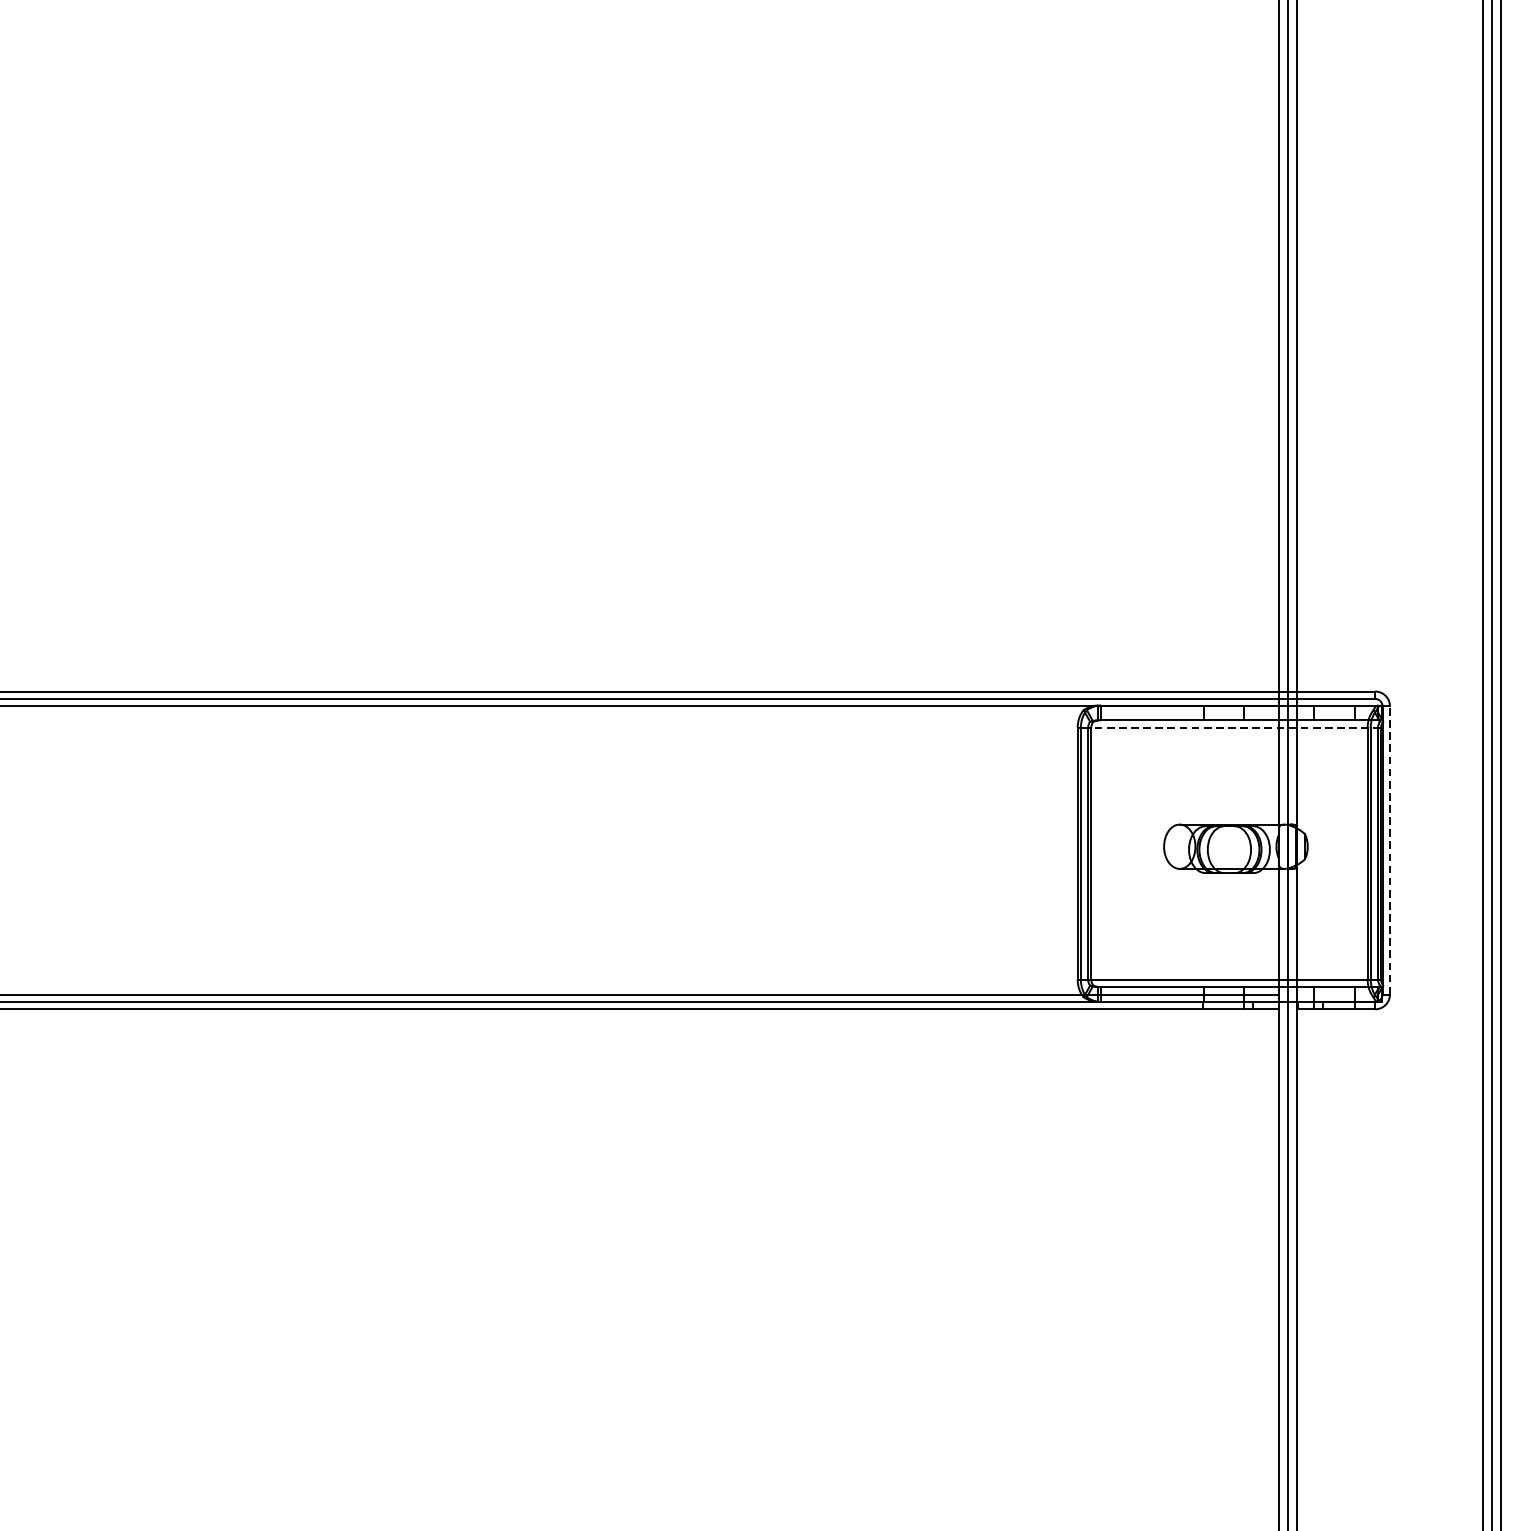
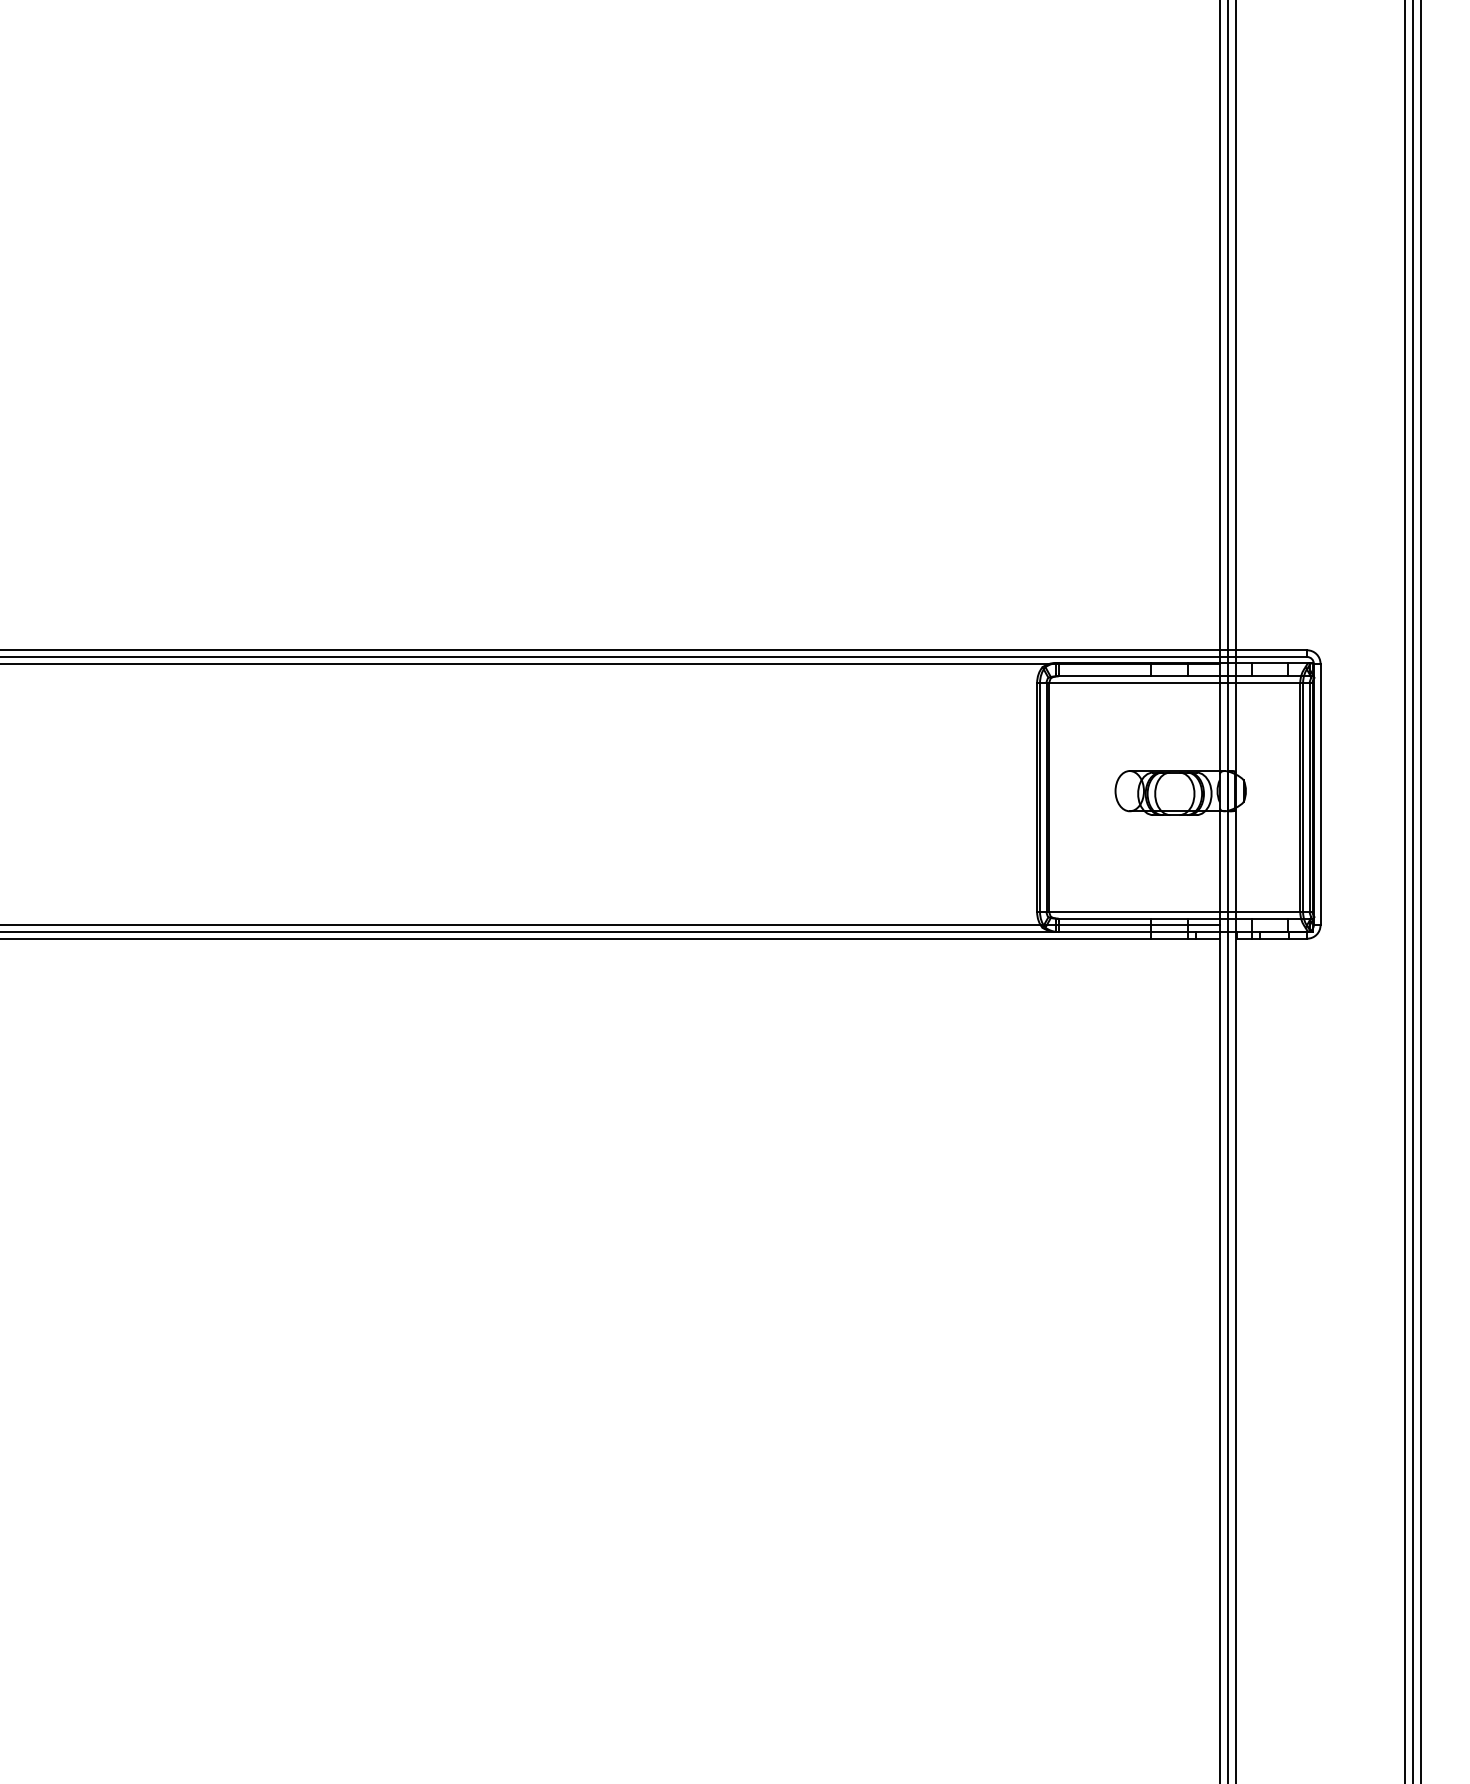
line: (1236, 728) -> (1181, 683), dashed -> solid
line: (1389, 850) -> (1320, 794), dashed -> solid

